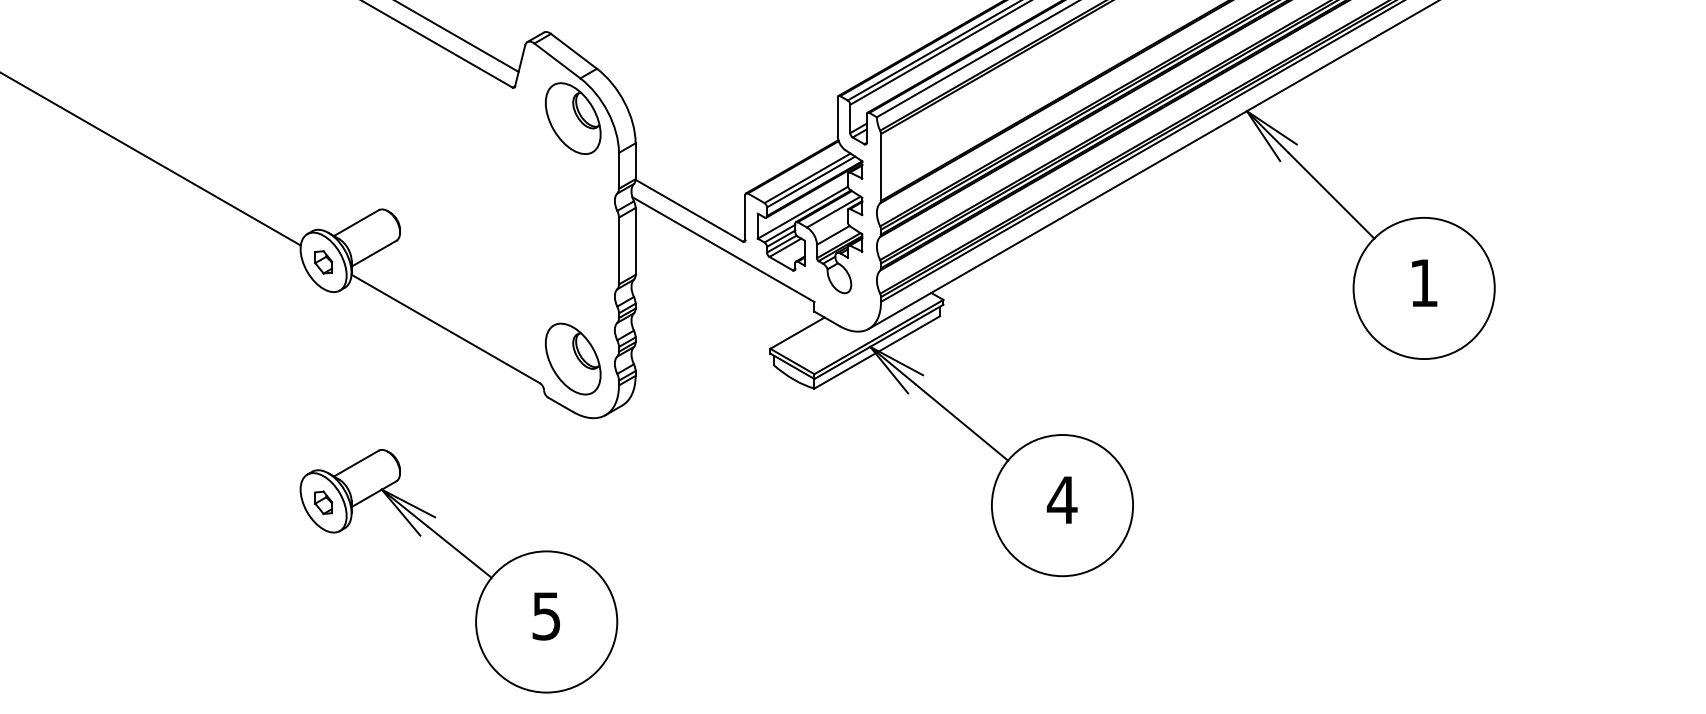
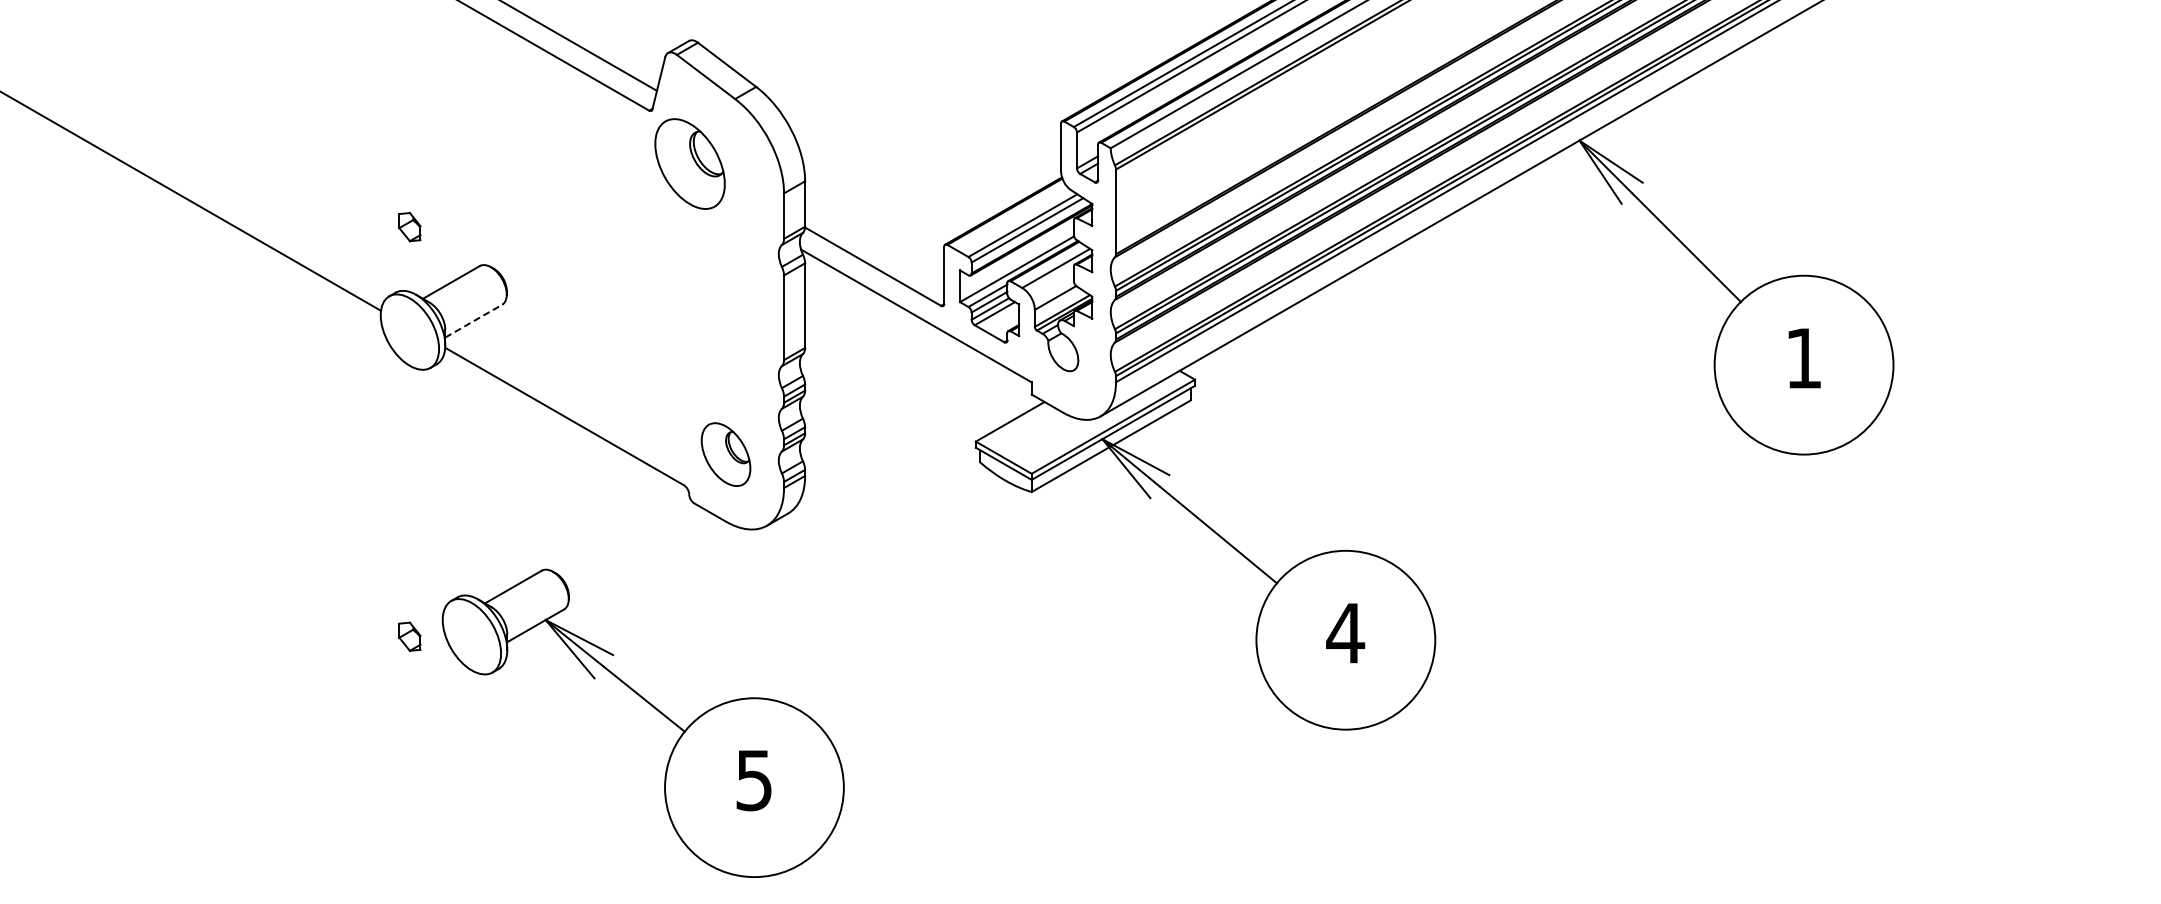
part: (572, 118) -> (689, 163), moved
line: (373, 253) -> (473, 321), solid -> dashed
part: (323, 262) -> (409, 227), moved
part: (572, 358) -> (725, 454), size x0.7
part: (466, 558) -> (652, 707), moved

